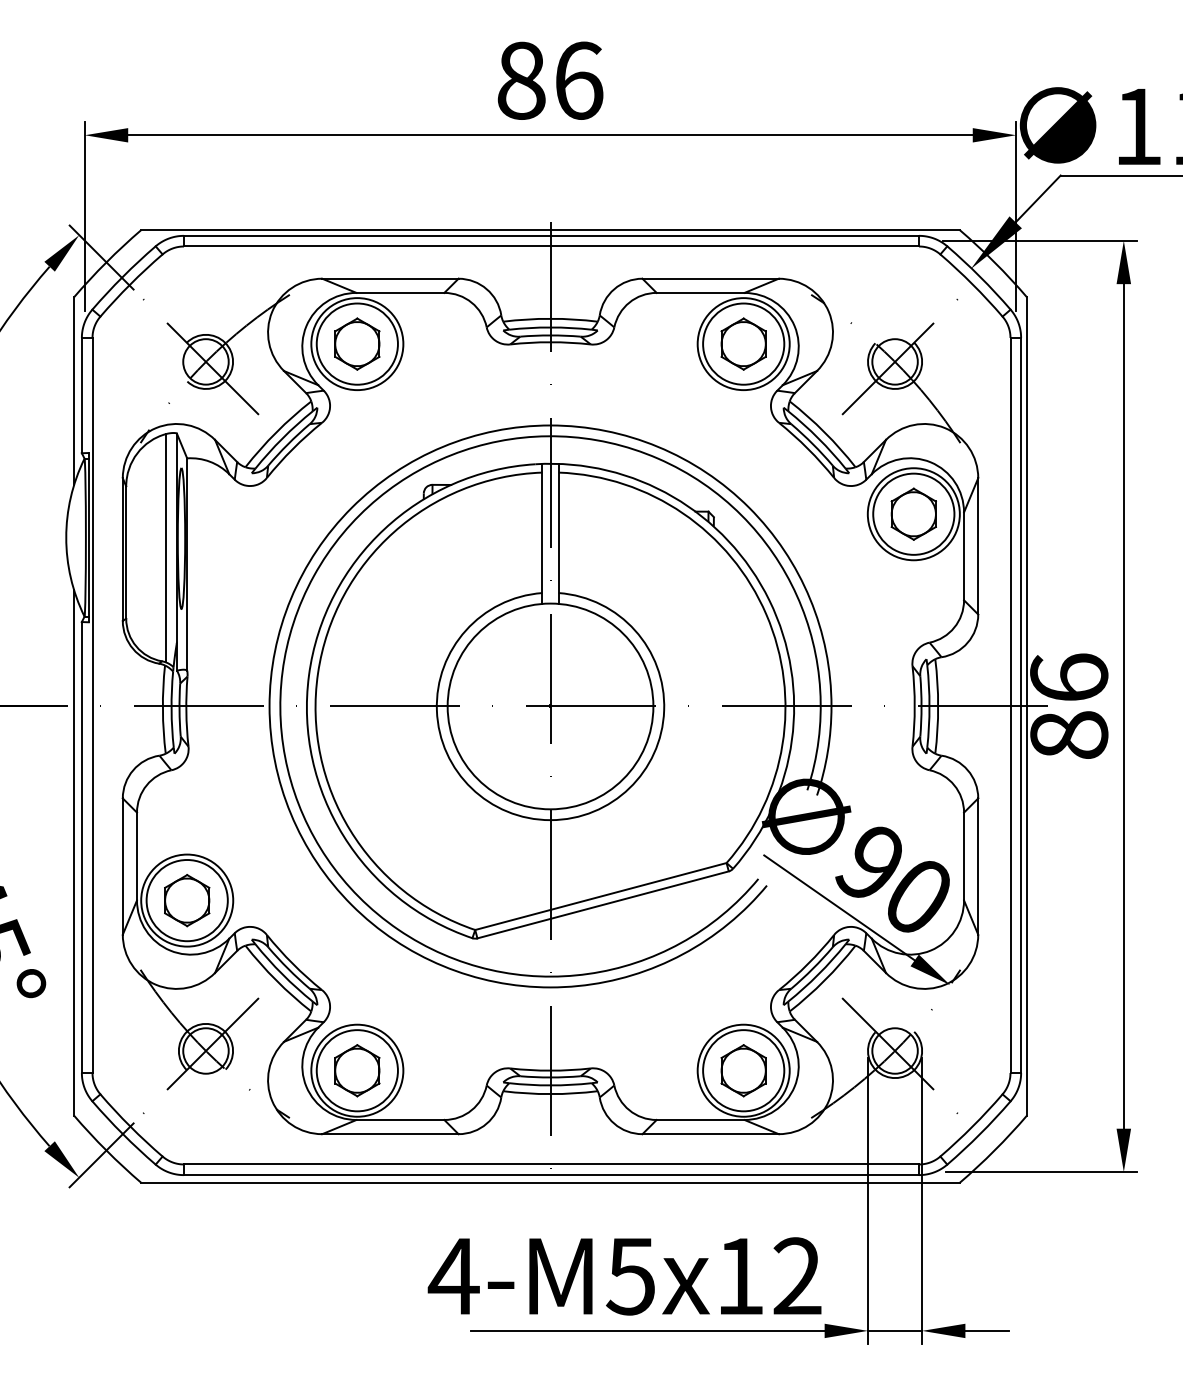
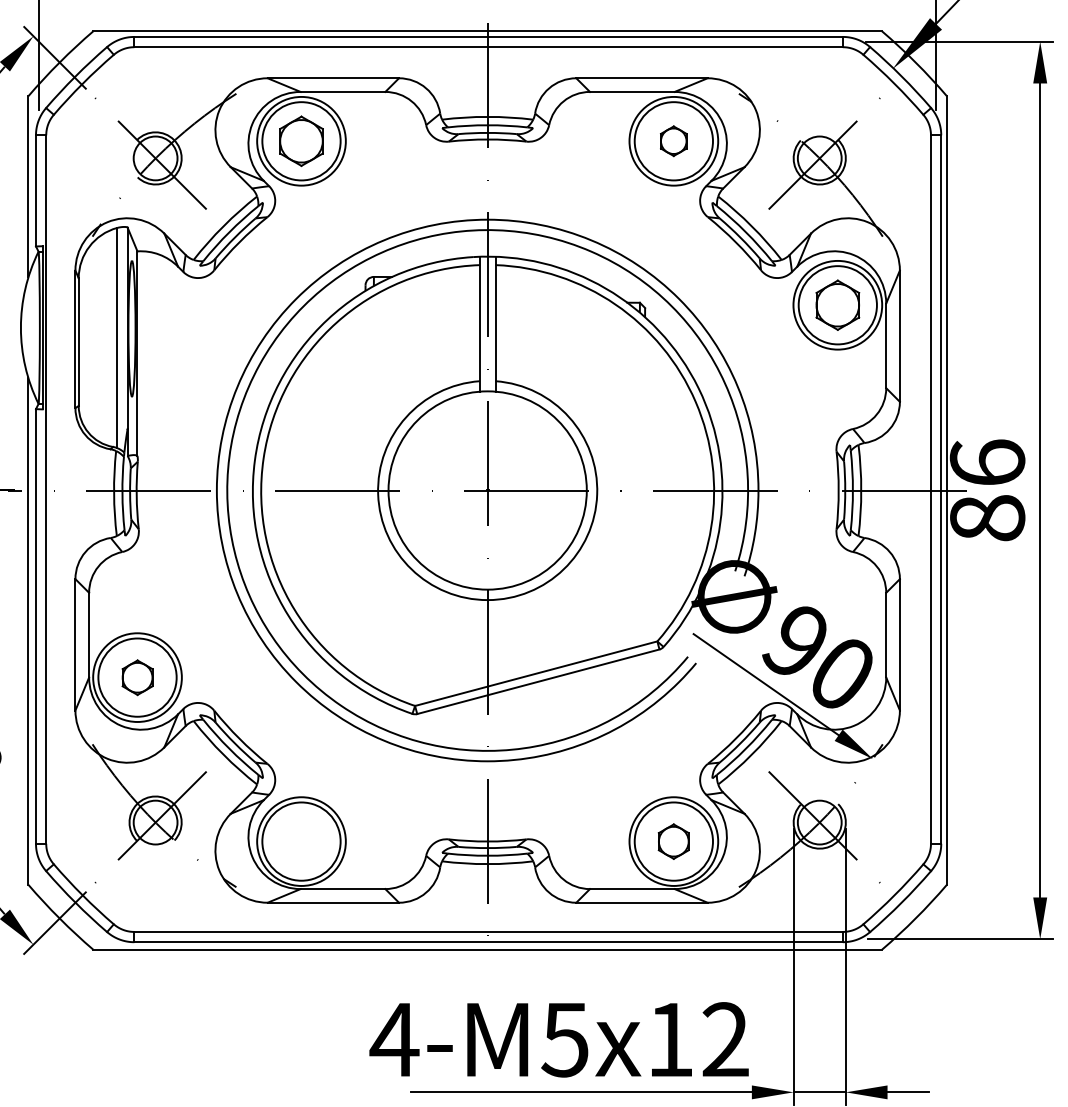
part: (743, 343) -> (673, 140), size x0.6
part: (187, 900) -> (137, 677), size x0.7
part: (357, 1070) -> (301, 841), removed
part: (743, 1070) -> (673, 841), size x0.7

